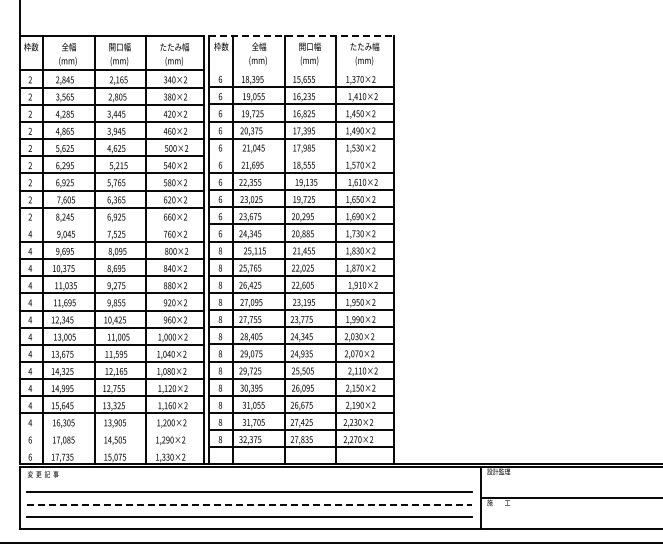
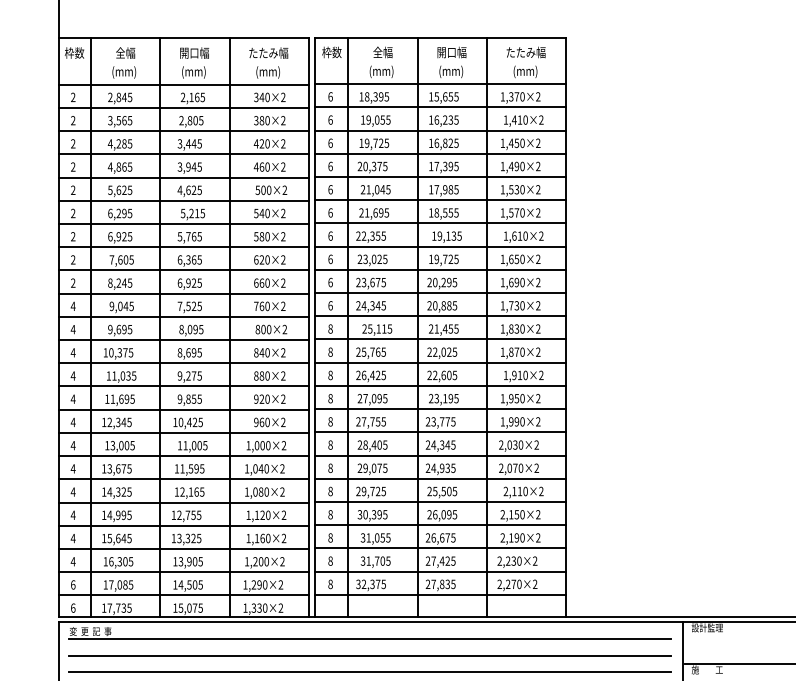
line: (301, 35) -> (440, 37), dashed -> solid
line: (301, 70) -> (440, 84), added
line: (301, 155) -> (440, 199), added
line: (111, 224) -> (183, 293), added
line: (111, 430) -> (183, 572), added
line: (111, 447) -> (183, 595), added
line: (249, 479) -> (369, 638), added
line: (250, 504) -> (371, 672), dashed -> solid

